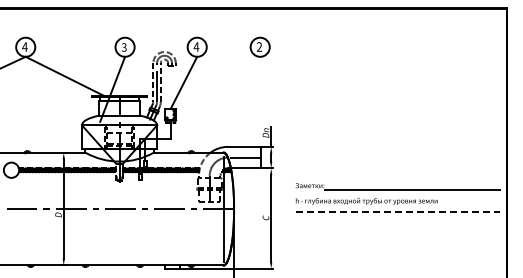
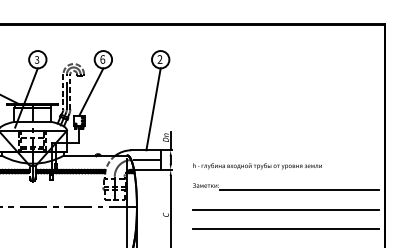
text: (196, 46) -> (102, 59), 4 -> 6
line: (252, 101) -> (153, 109), added
text: (366, 201) -> (257, 166), moved
line: (398, 212) -> (286, 209), dashed -> solid
line: (397, 233) -> (285, 229), added

